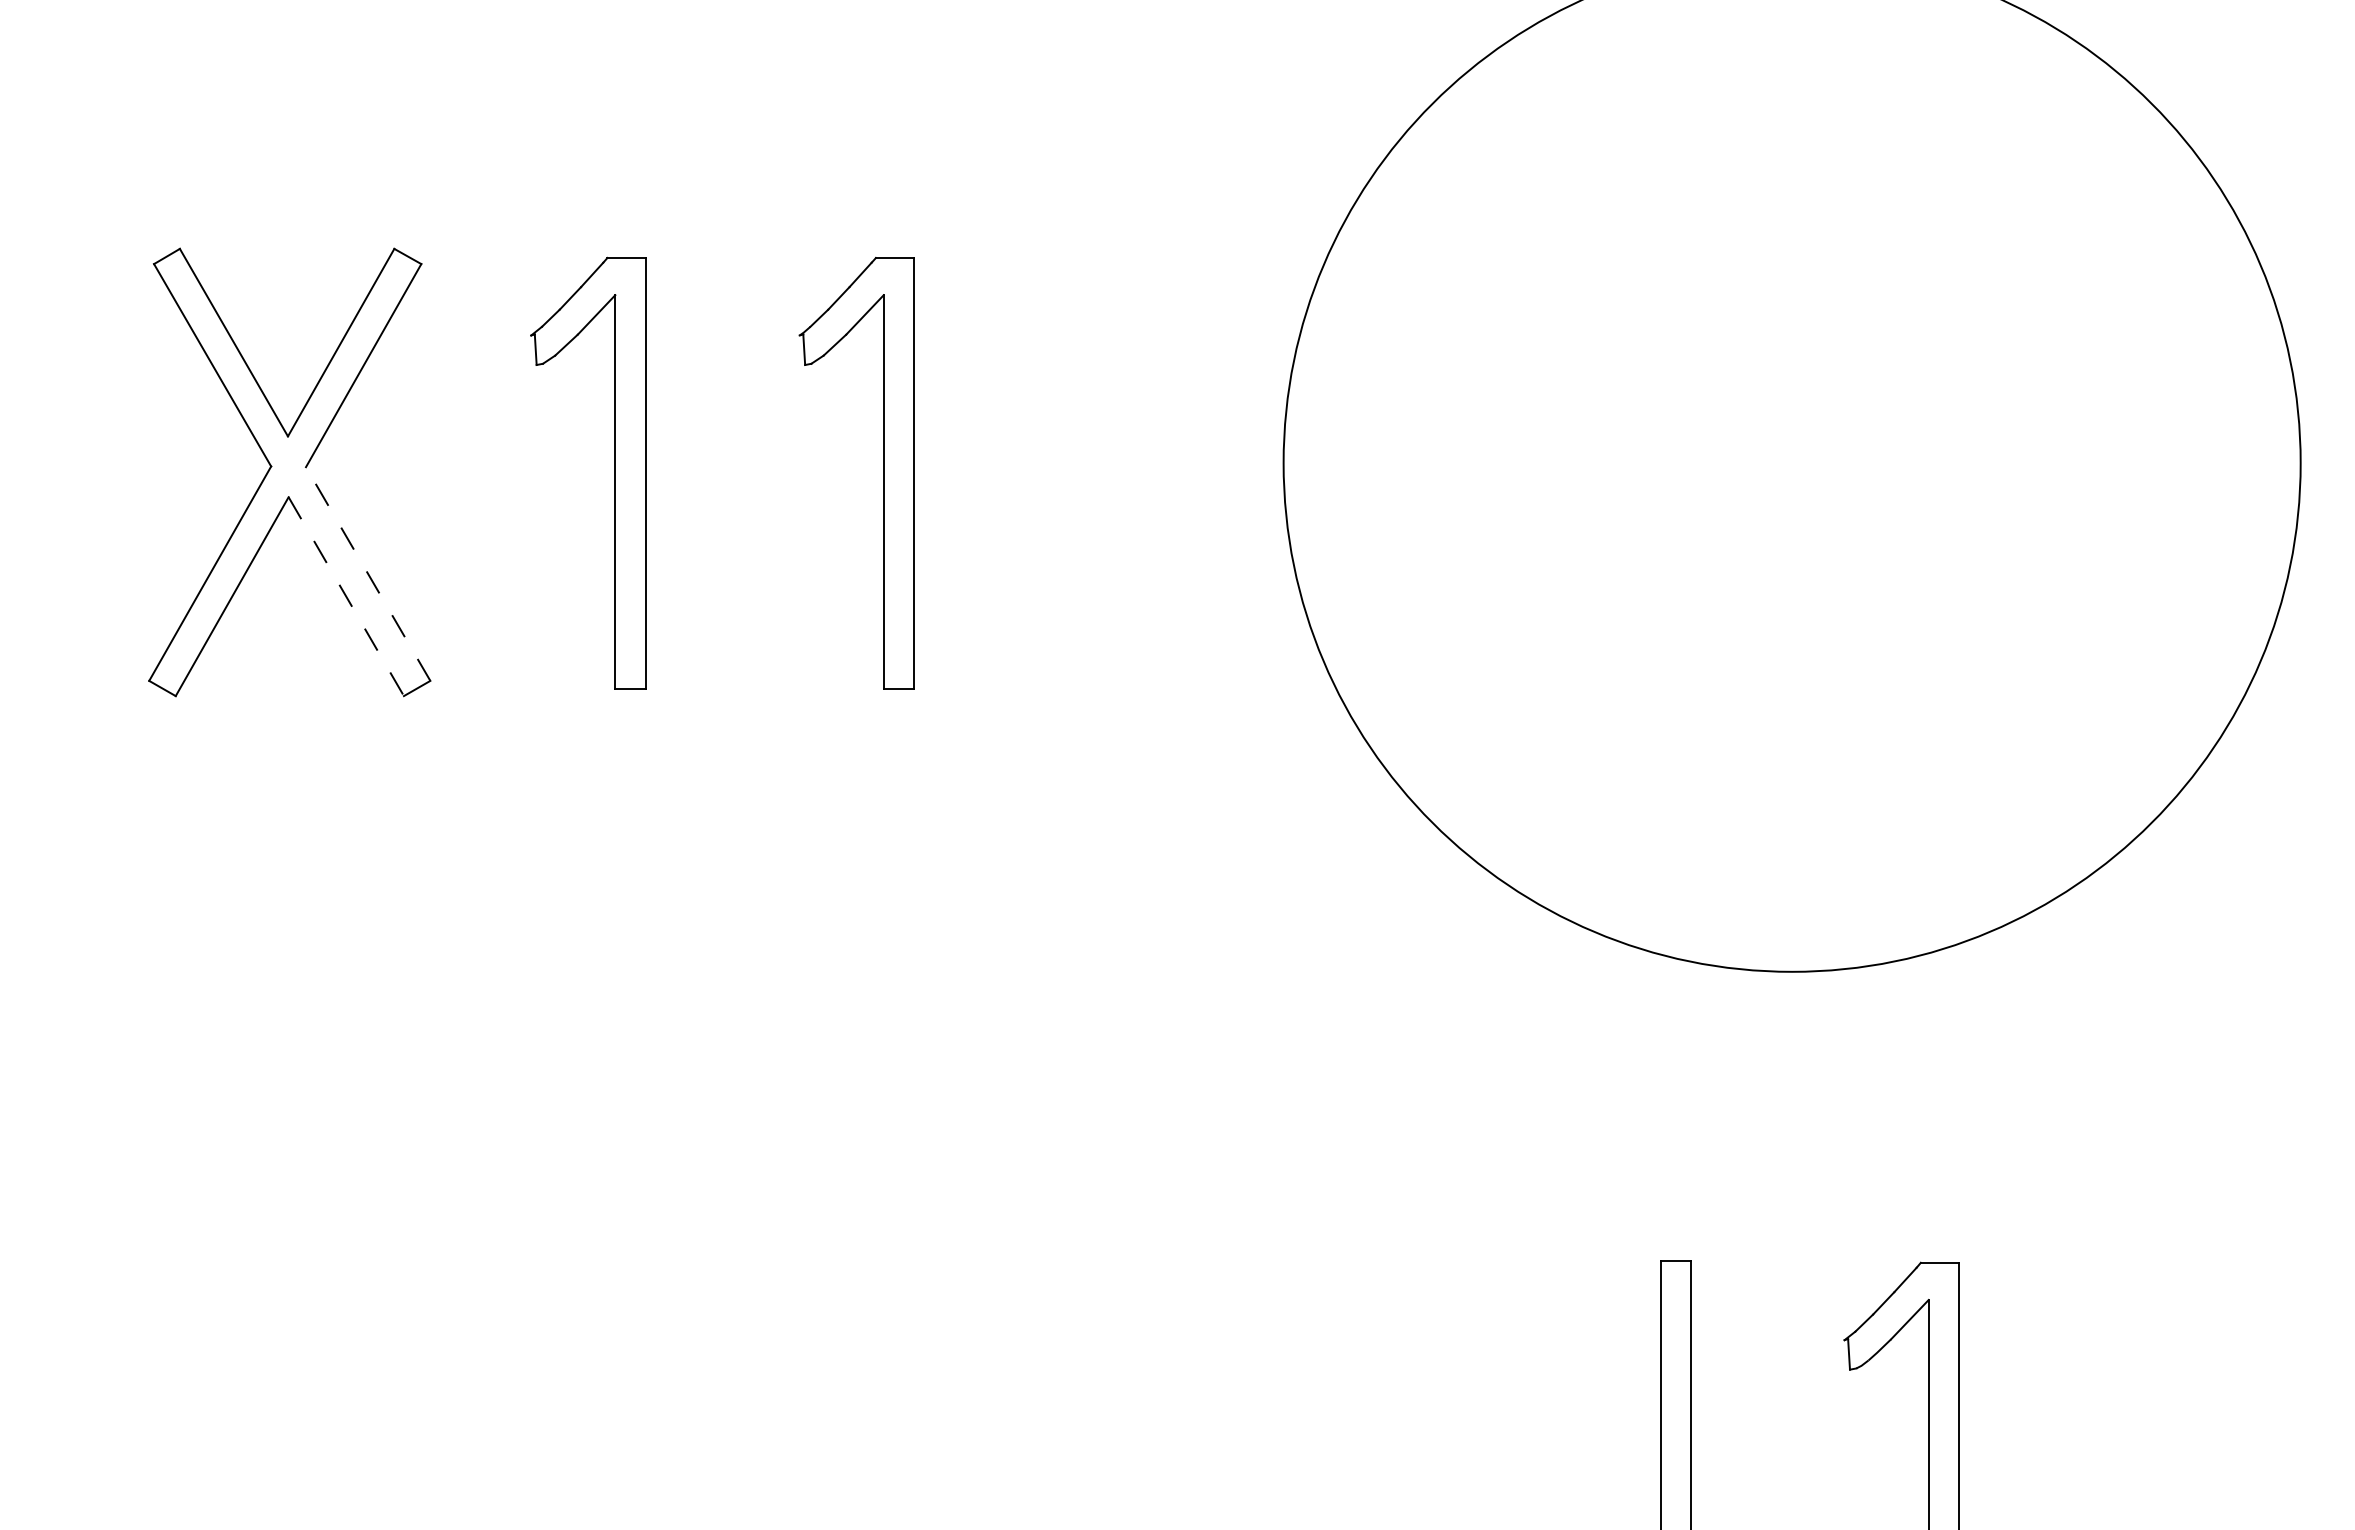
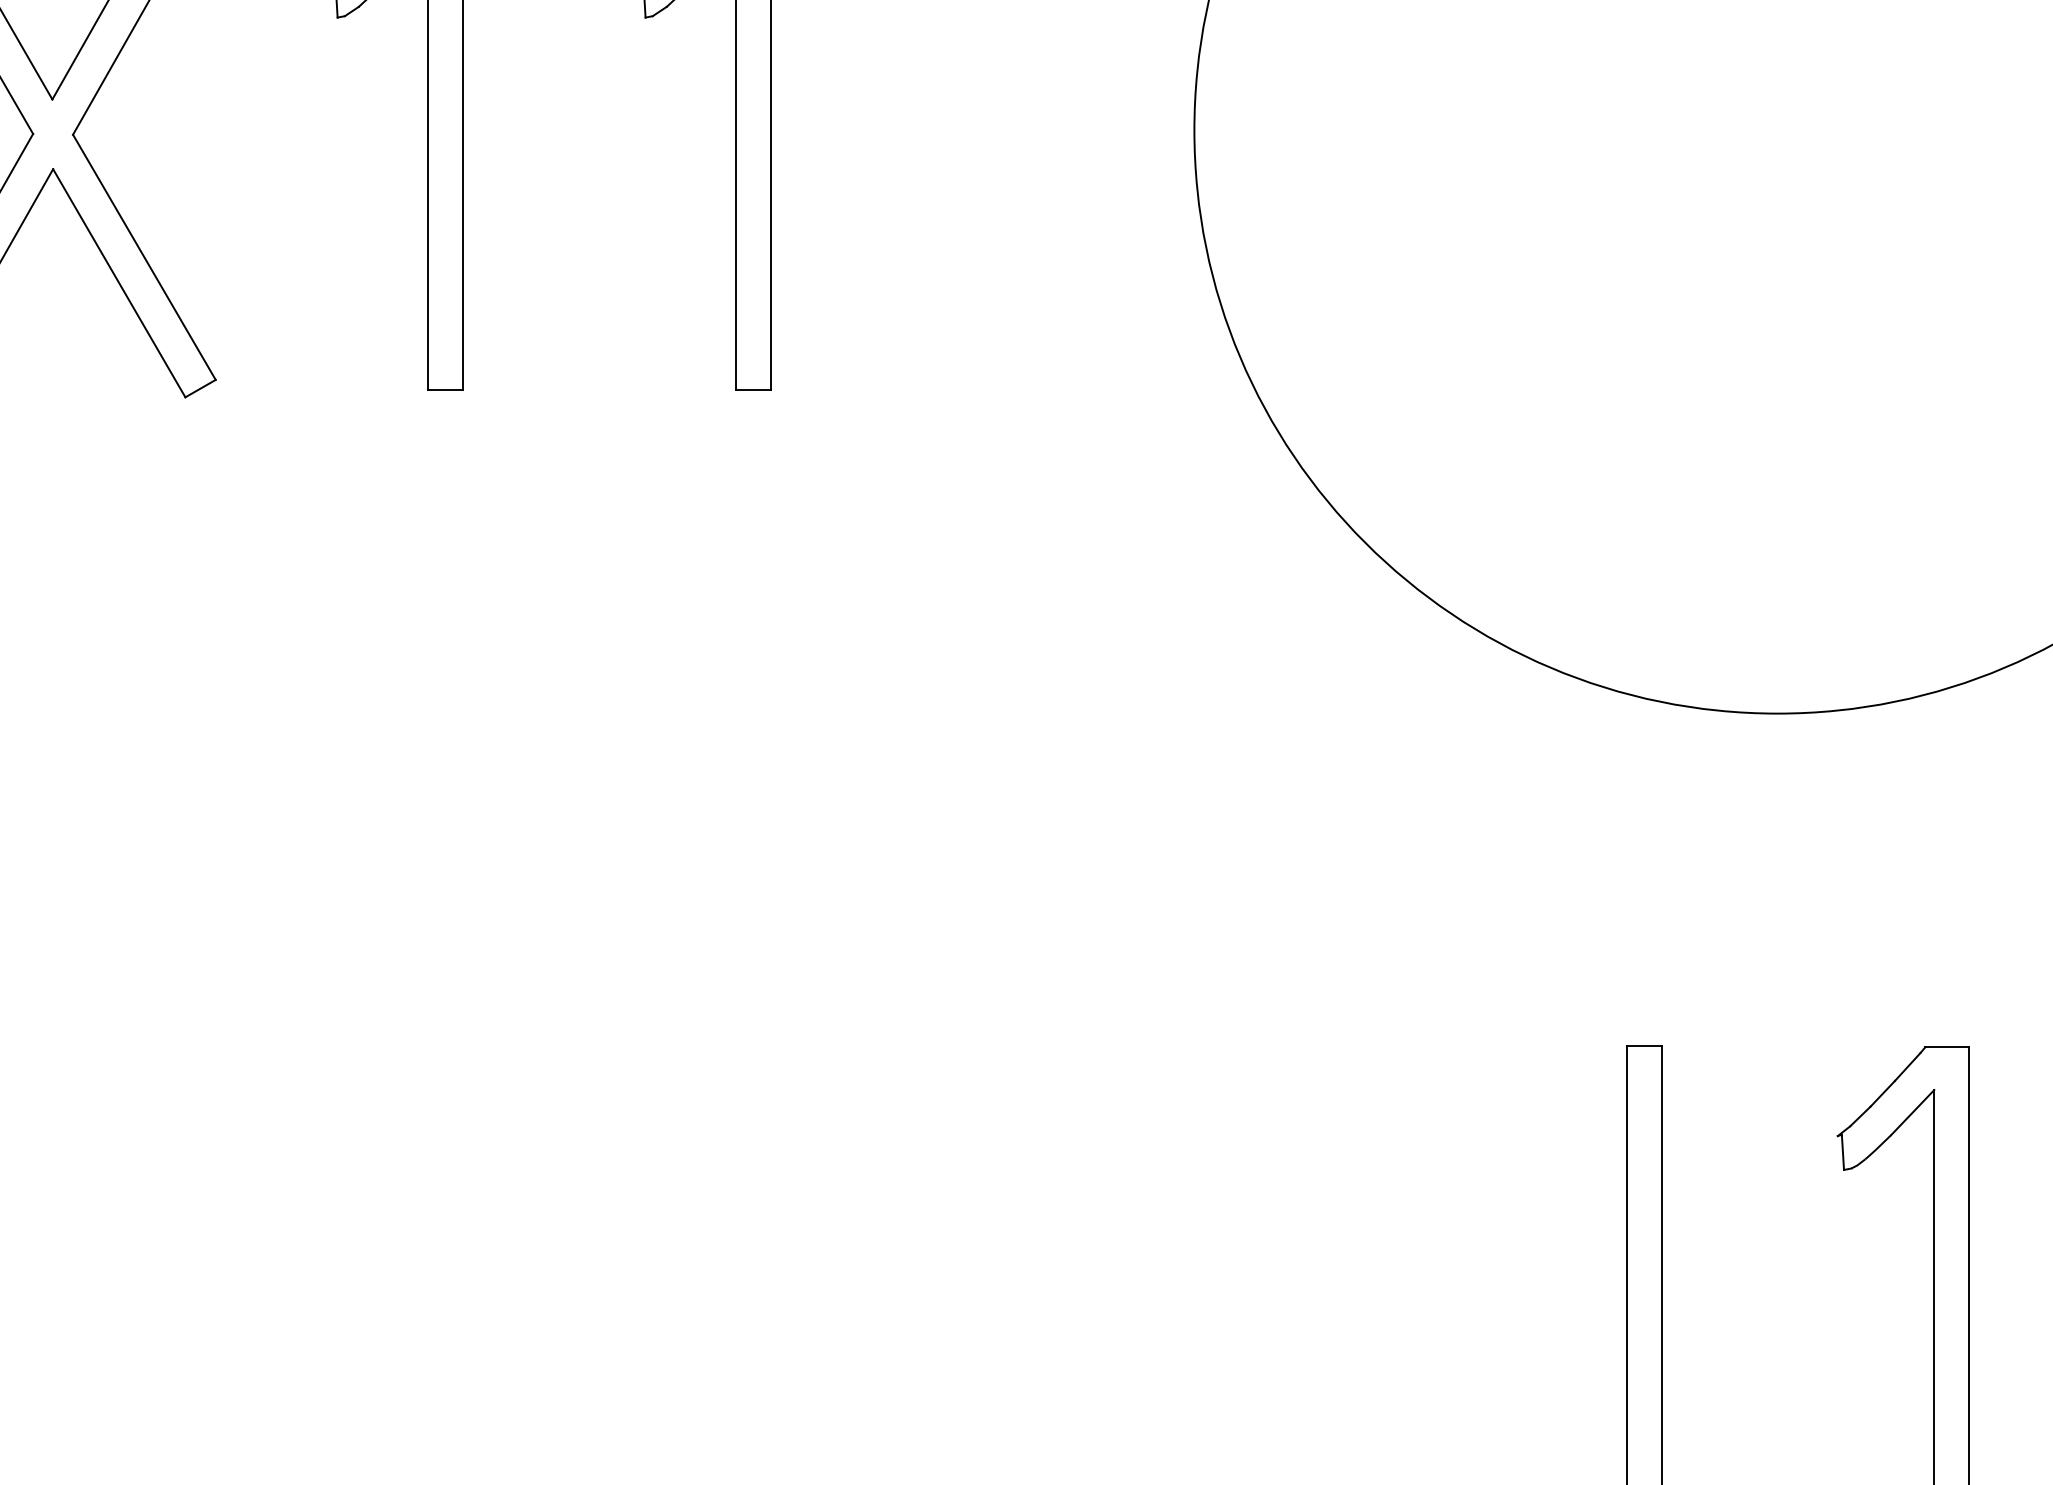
line: (368, 574) -> (144, 257), dashed -> solid
line: (346, 596) -> (119, 283), dashed -> solid

